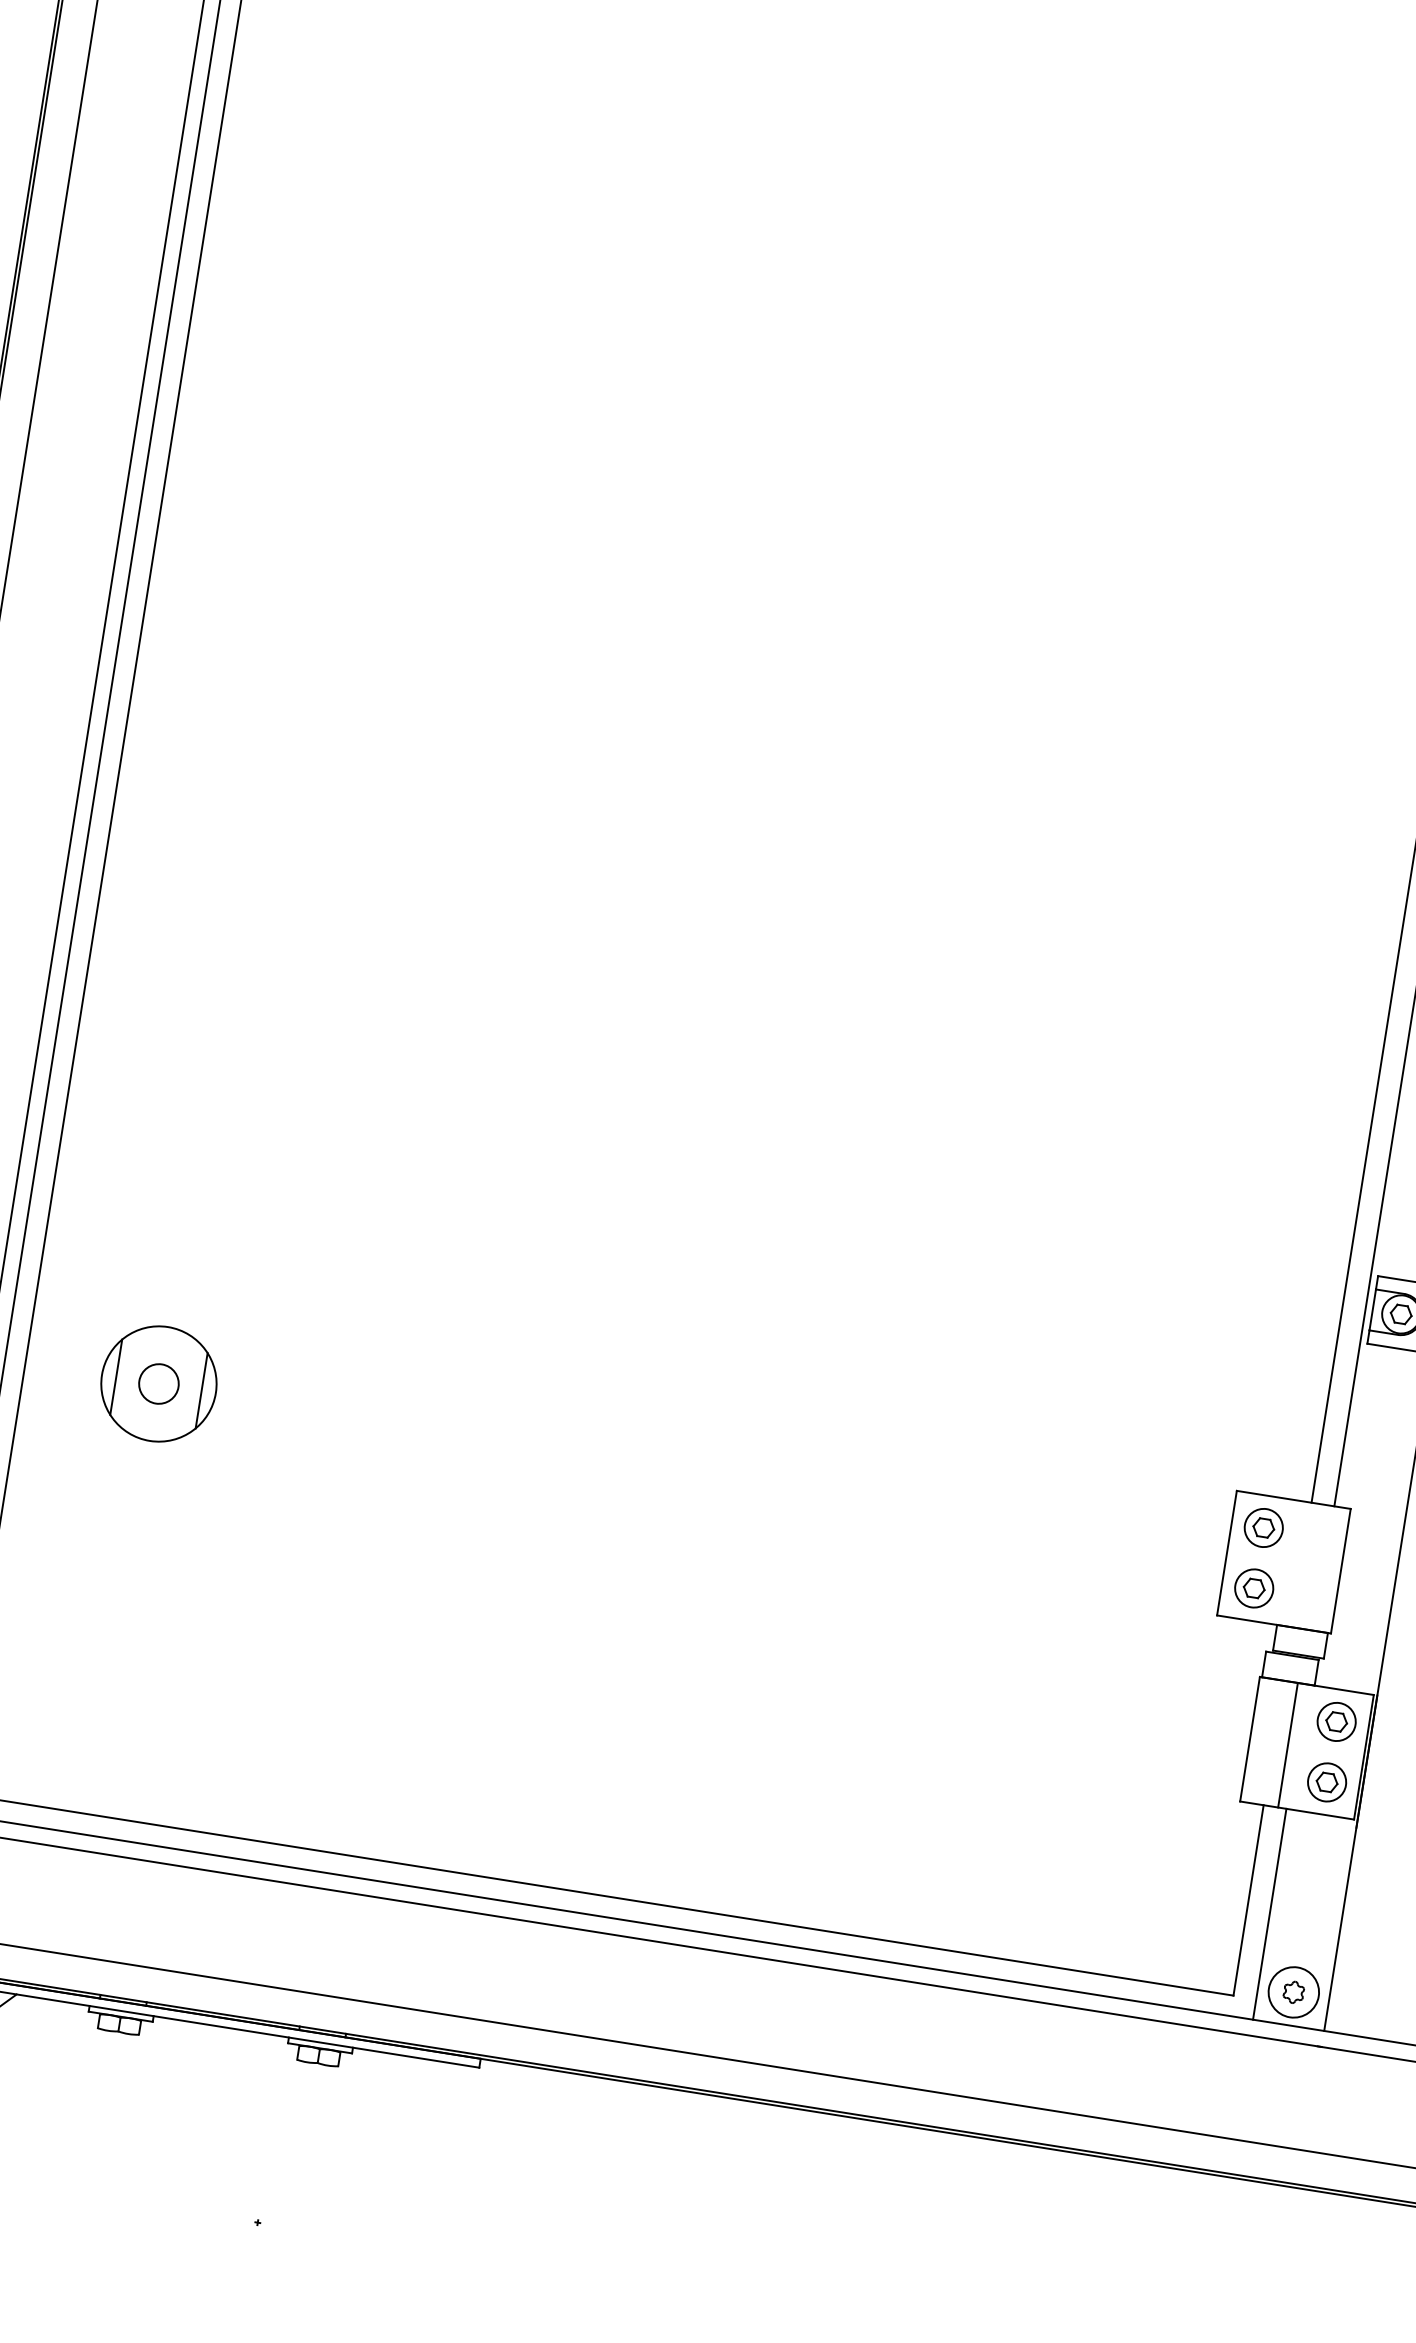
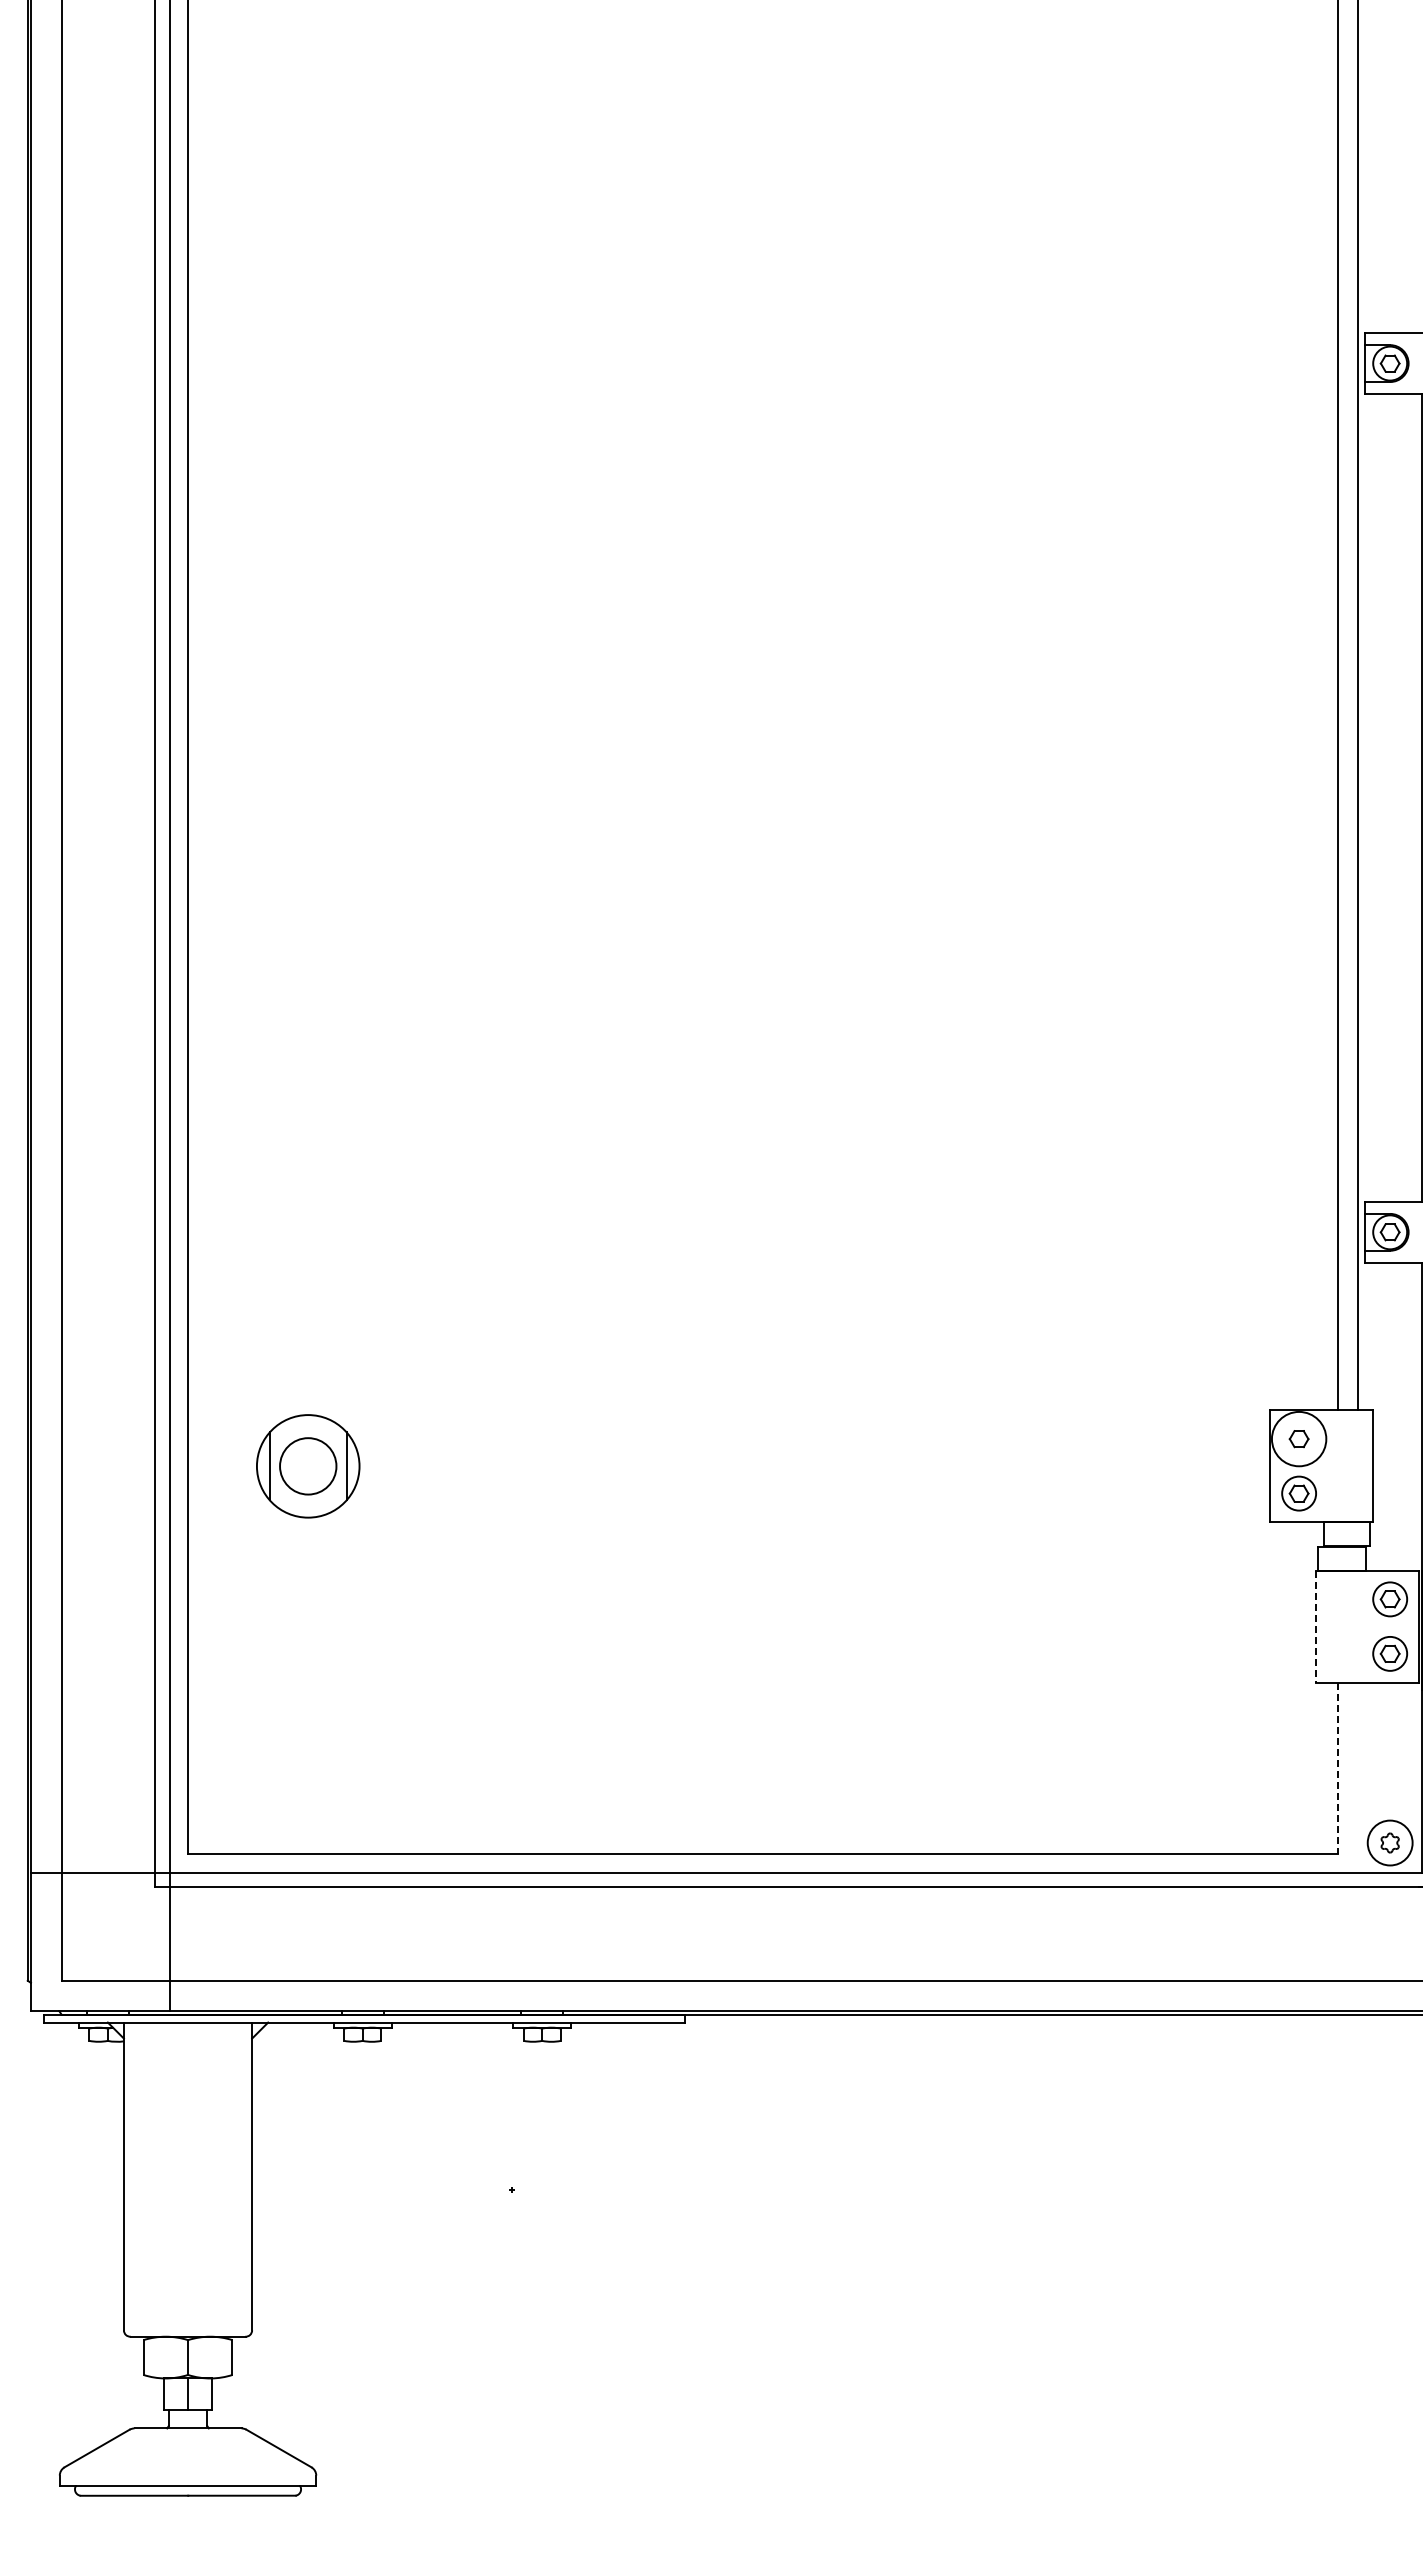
circle: (158, 1382) -> (307, 1465), size x1.6
circle: (1264, 1528) -> (1299, 1439), size x1.6
line: (1249, 1740) -> (1316, 1627), solid -> dashed
line: (1287, 1745) -> (1350, 1626), removed
line: (1248, 1900) -> (1337, 1768), solid -> dashed
line: (1270, 1914) -> (1358, 1777), removed

